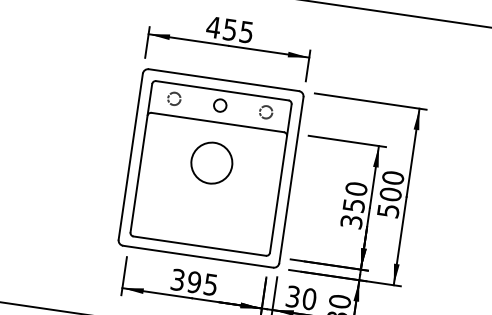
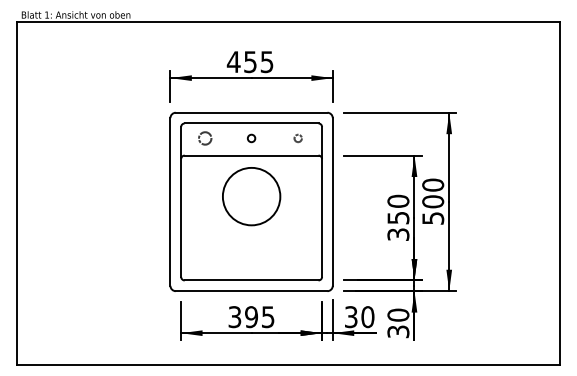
circle: (220, 105) -> (251, 138), size x0.6
circle: (266, 112) -> (298, 138), size x0.6
circle: (211, 163) -> (251, 196), size x1.4

